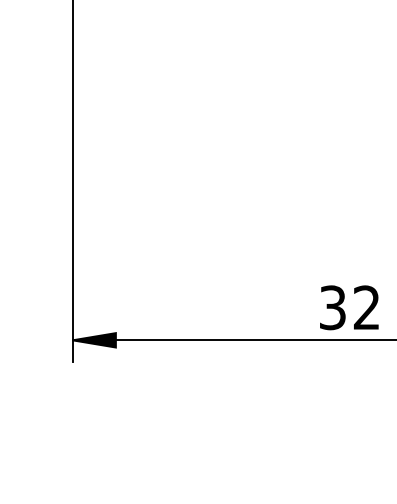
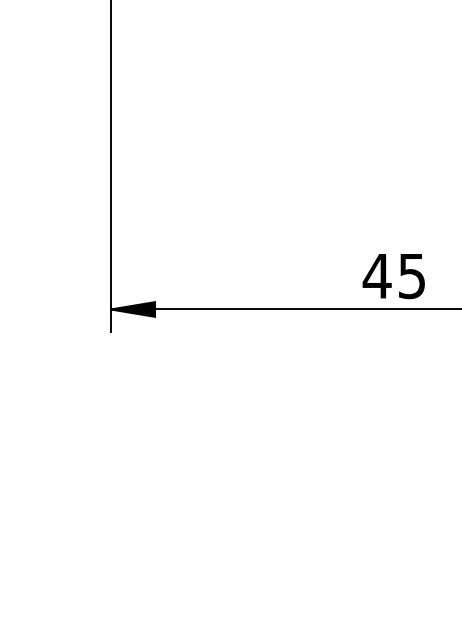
text: (348, 308) -> (393, 276), 32 -> 45

